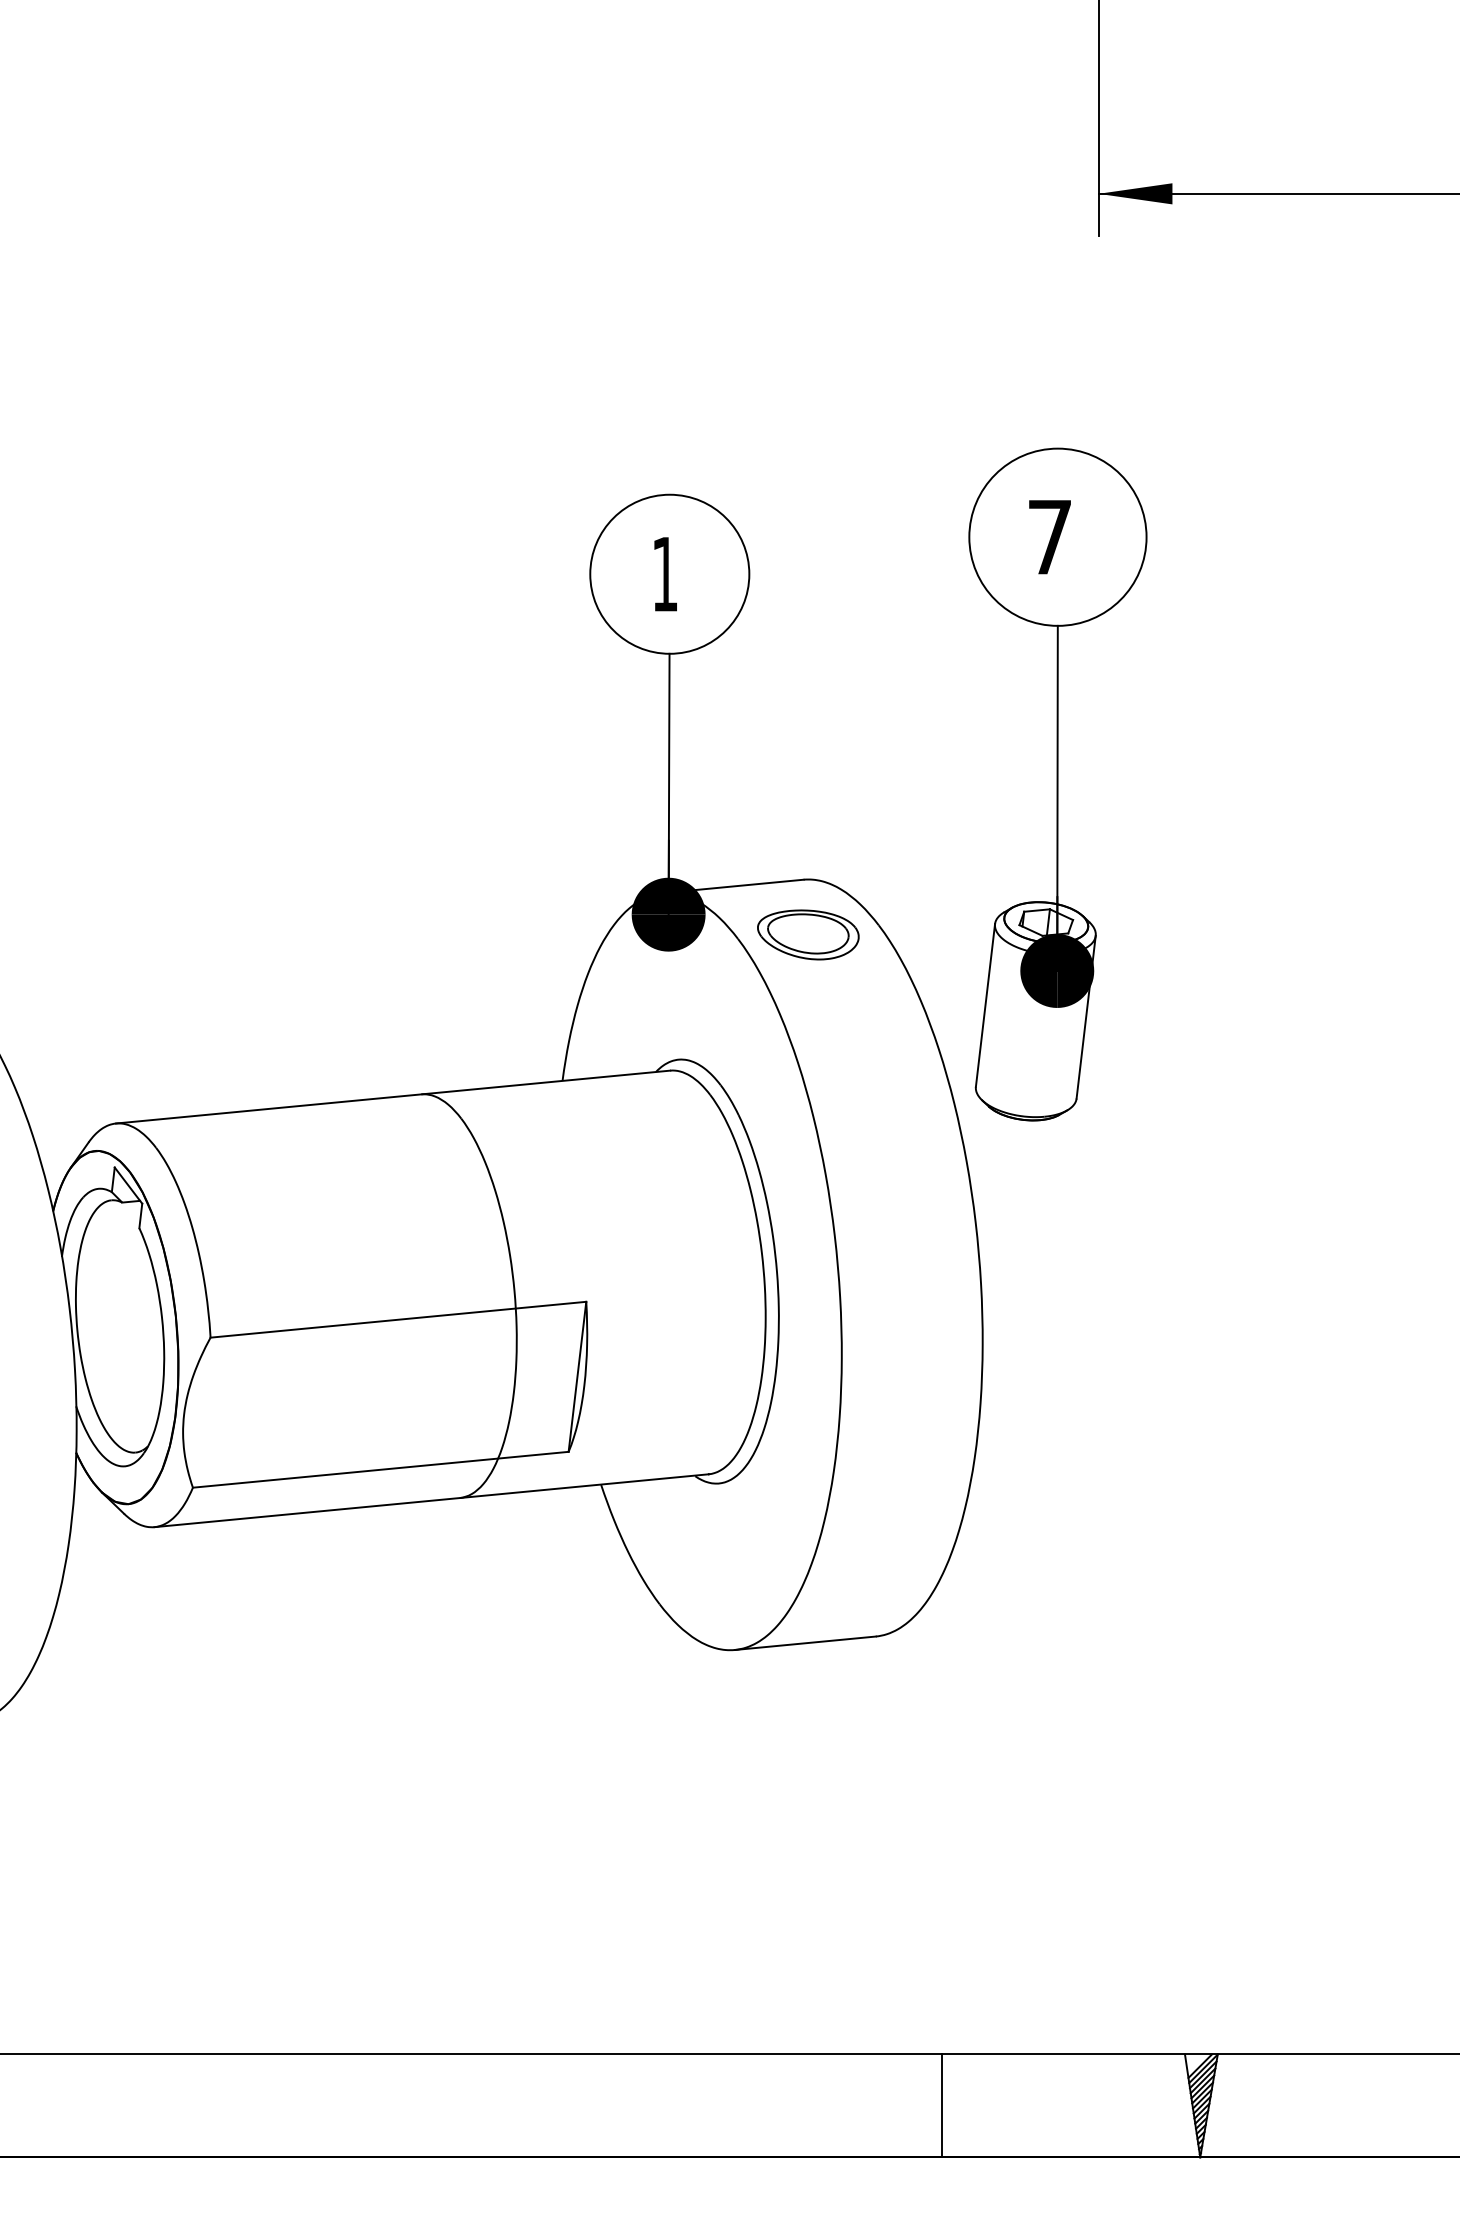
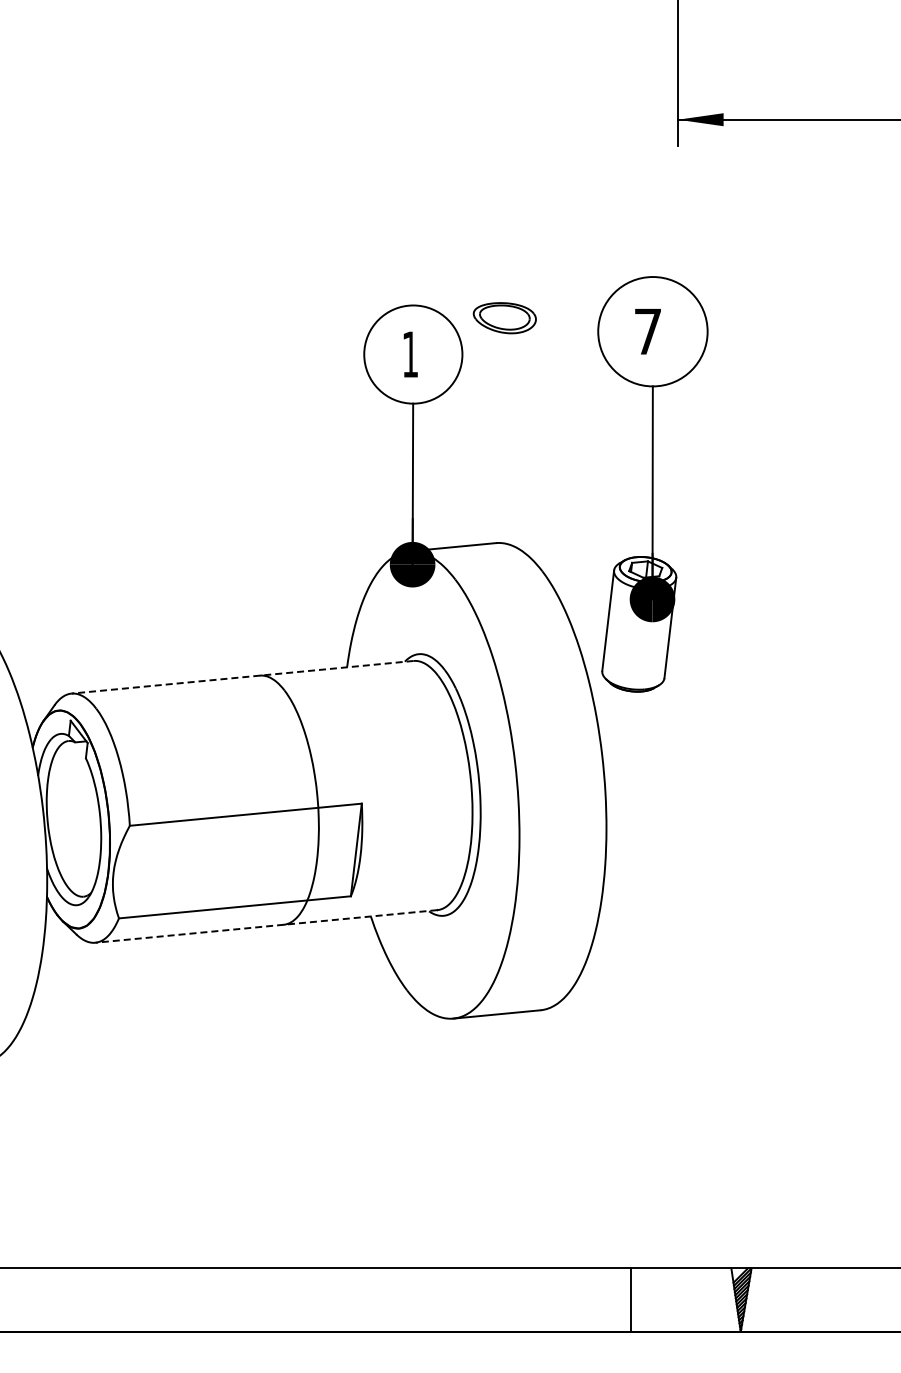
part: (807, 935) -> (504, 318), moved
line: (393, 1097) -> (242, 677), solid -> dashed
line: (431, 1500) -> (266, 926), solid -> dashed
line: (942, 2105) -> (631, 1299), moved

